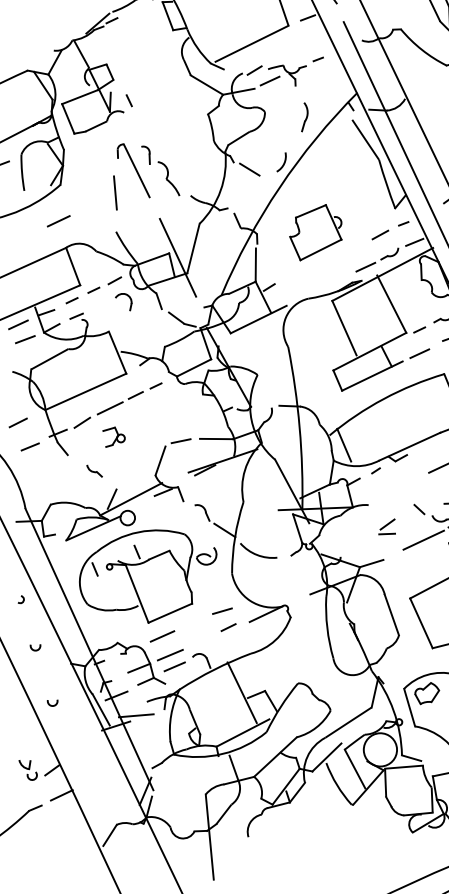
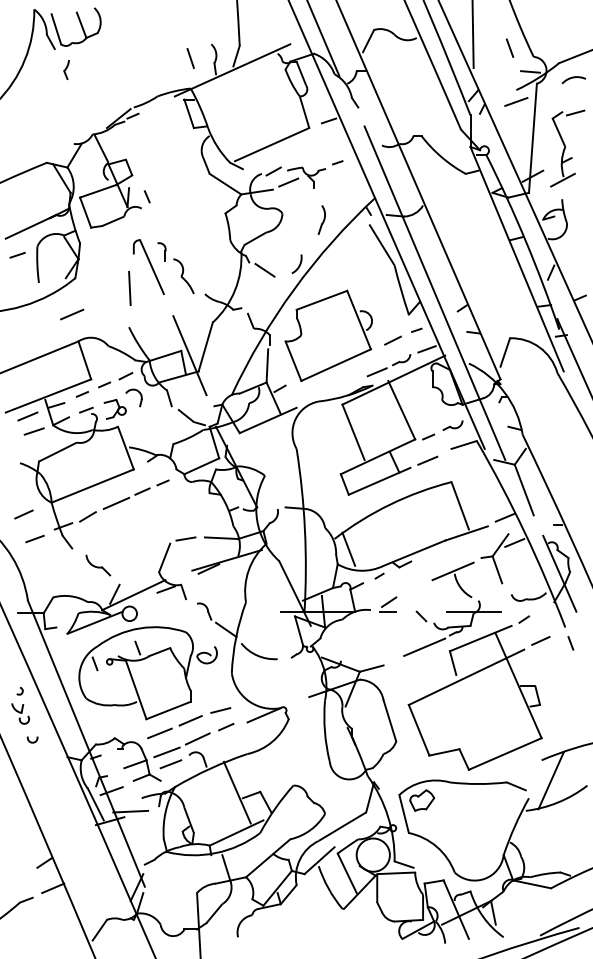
part: (315, 232) -> (328, 335), size x1.67
part: (113, 436) -> (114, 408), moved
part: (94, 471) -> (98, 565), size x1.67
part: (387, 526) -> (388, 604), moved
line: (192, 622) -> (190, 720), added
line: (200, 640) -> (197, 738), added
arc: (52, 704) -> (47, 797), removed
part: (28, 769) -> (20, 713), moved

